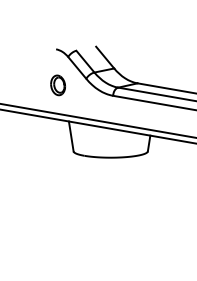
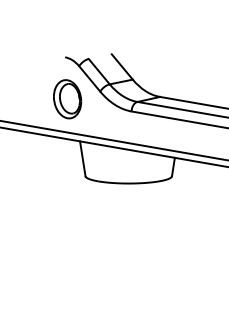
part: (57, 85) -> (66, 99), size x1.67

